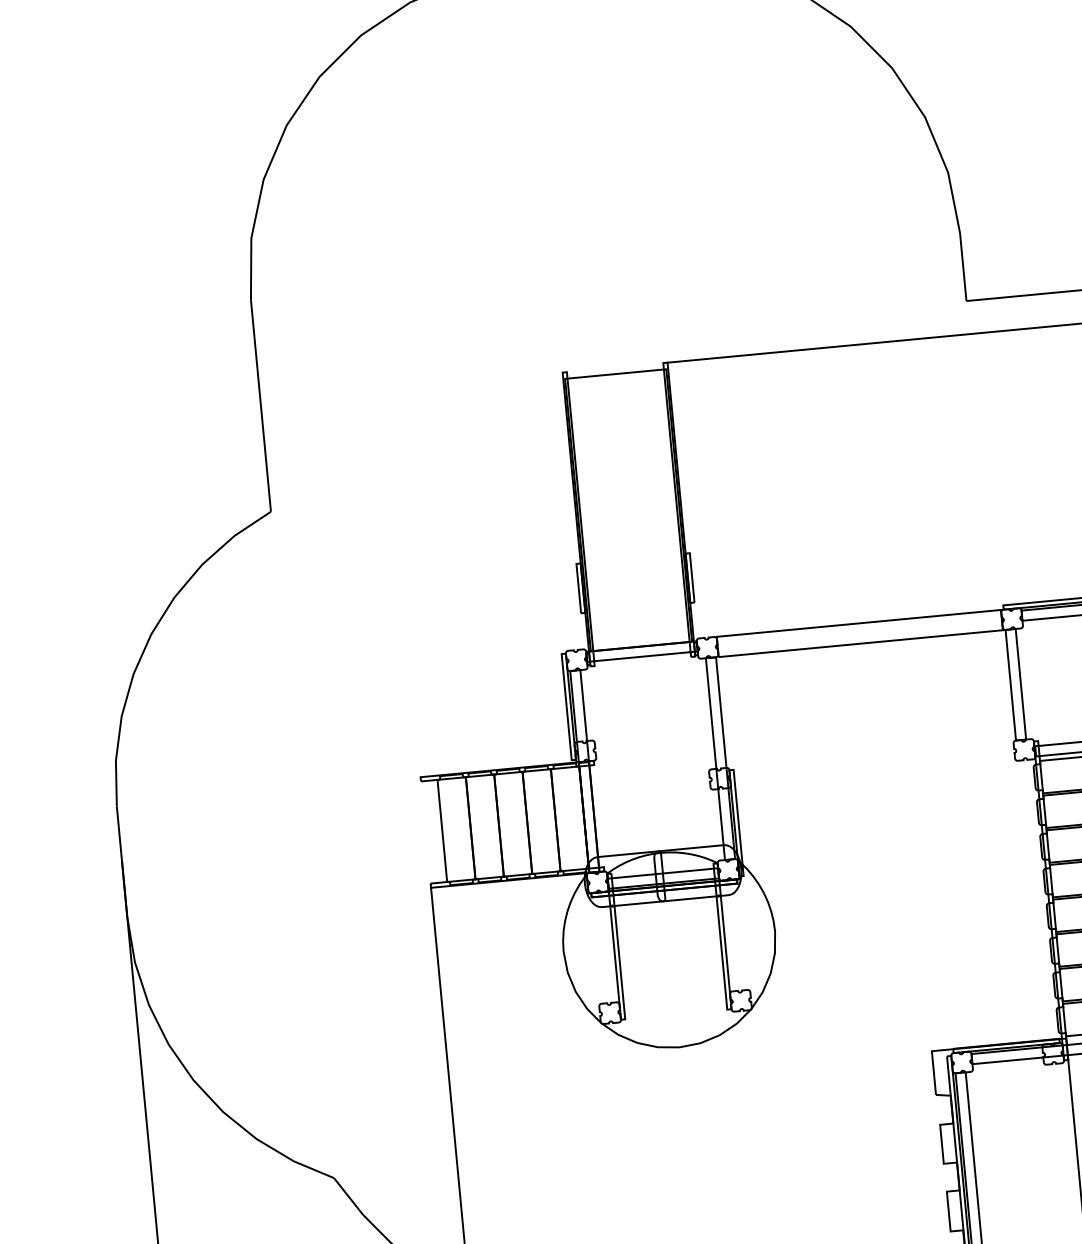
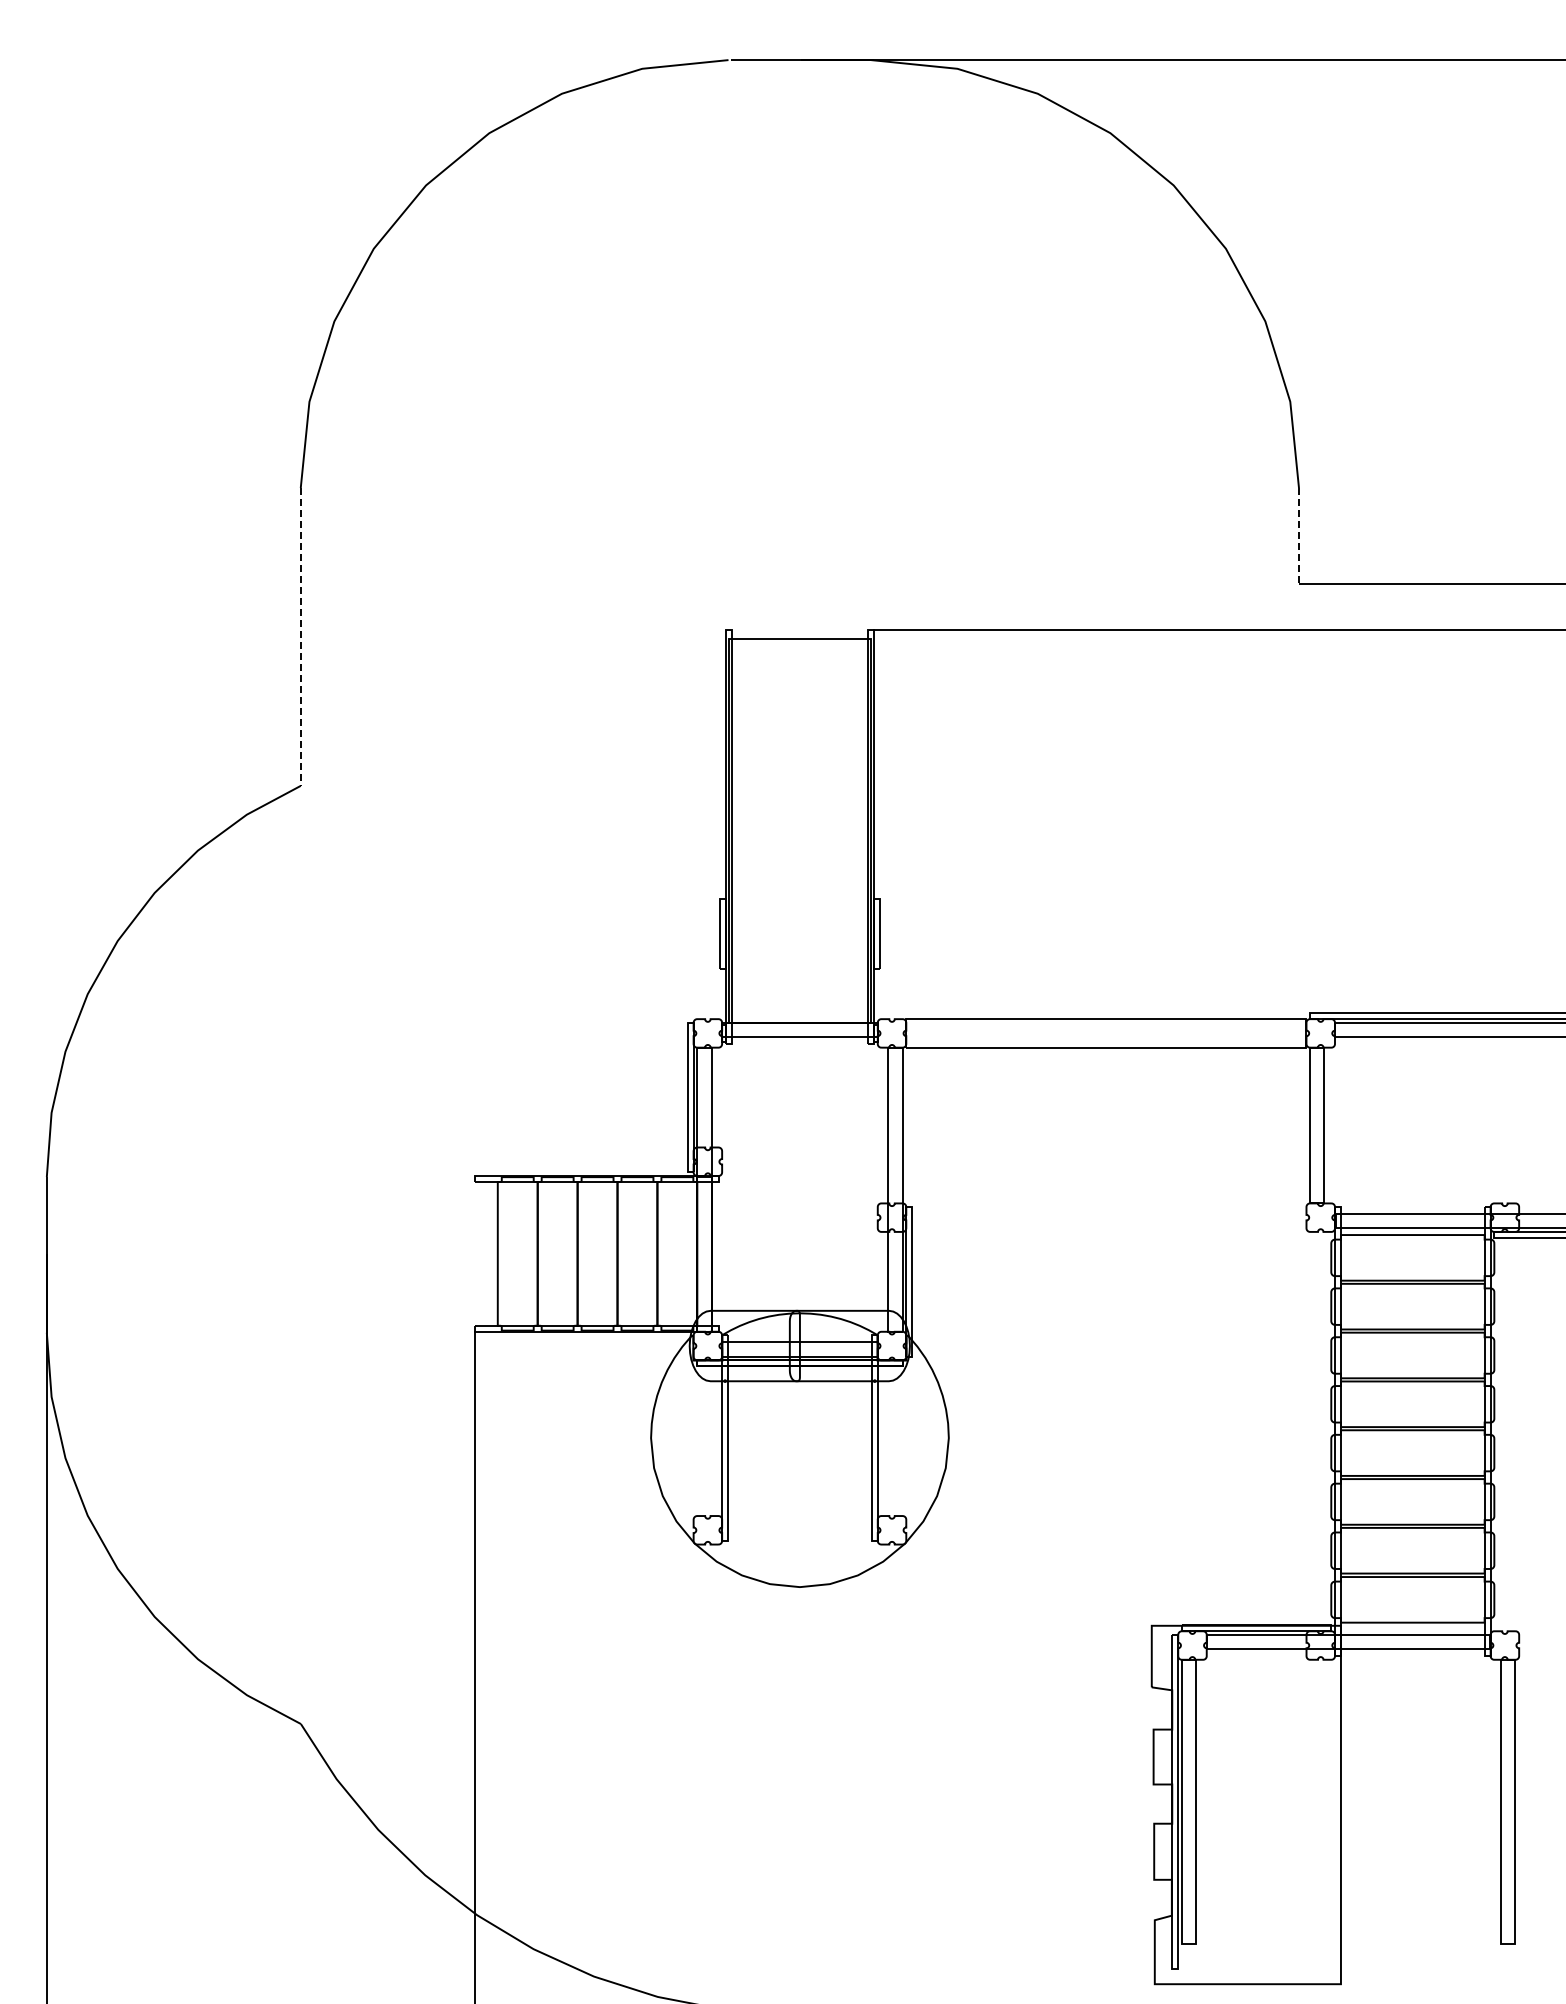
line: (962, 266) -> (1298, 535), solid -> dashed
line: (260, 405) -> (300, 636), solid -> dashed

